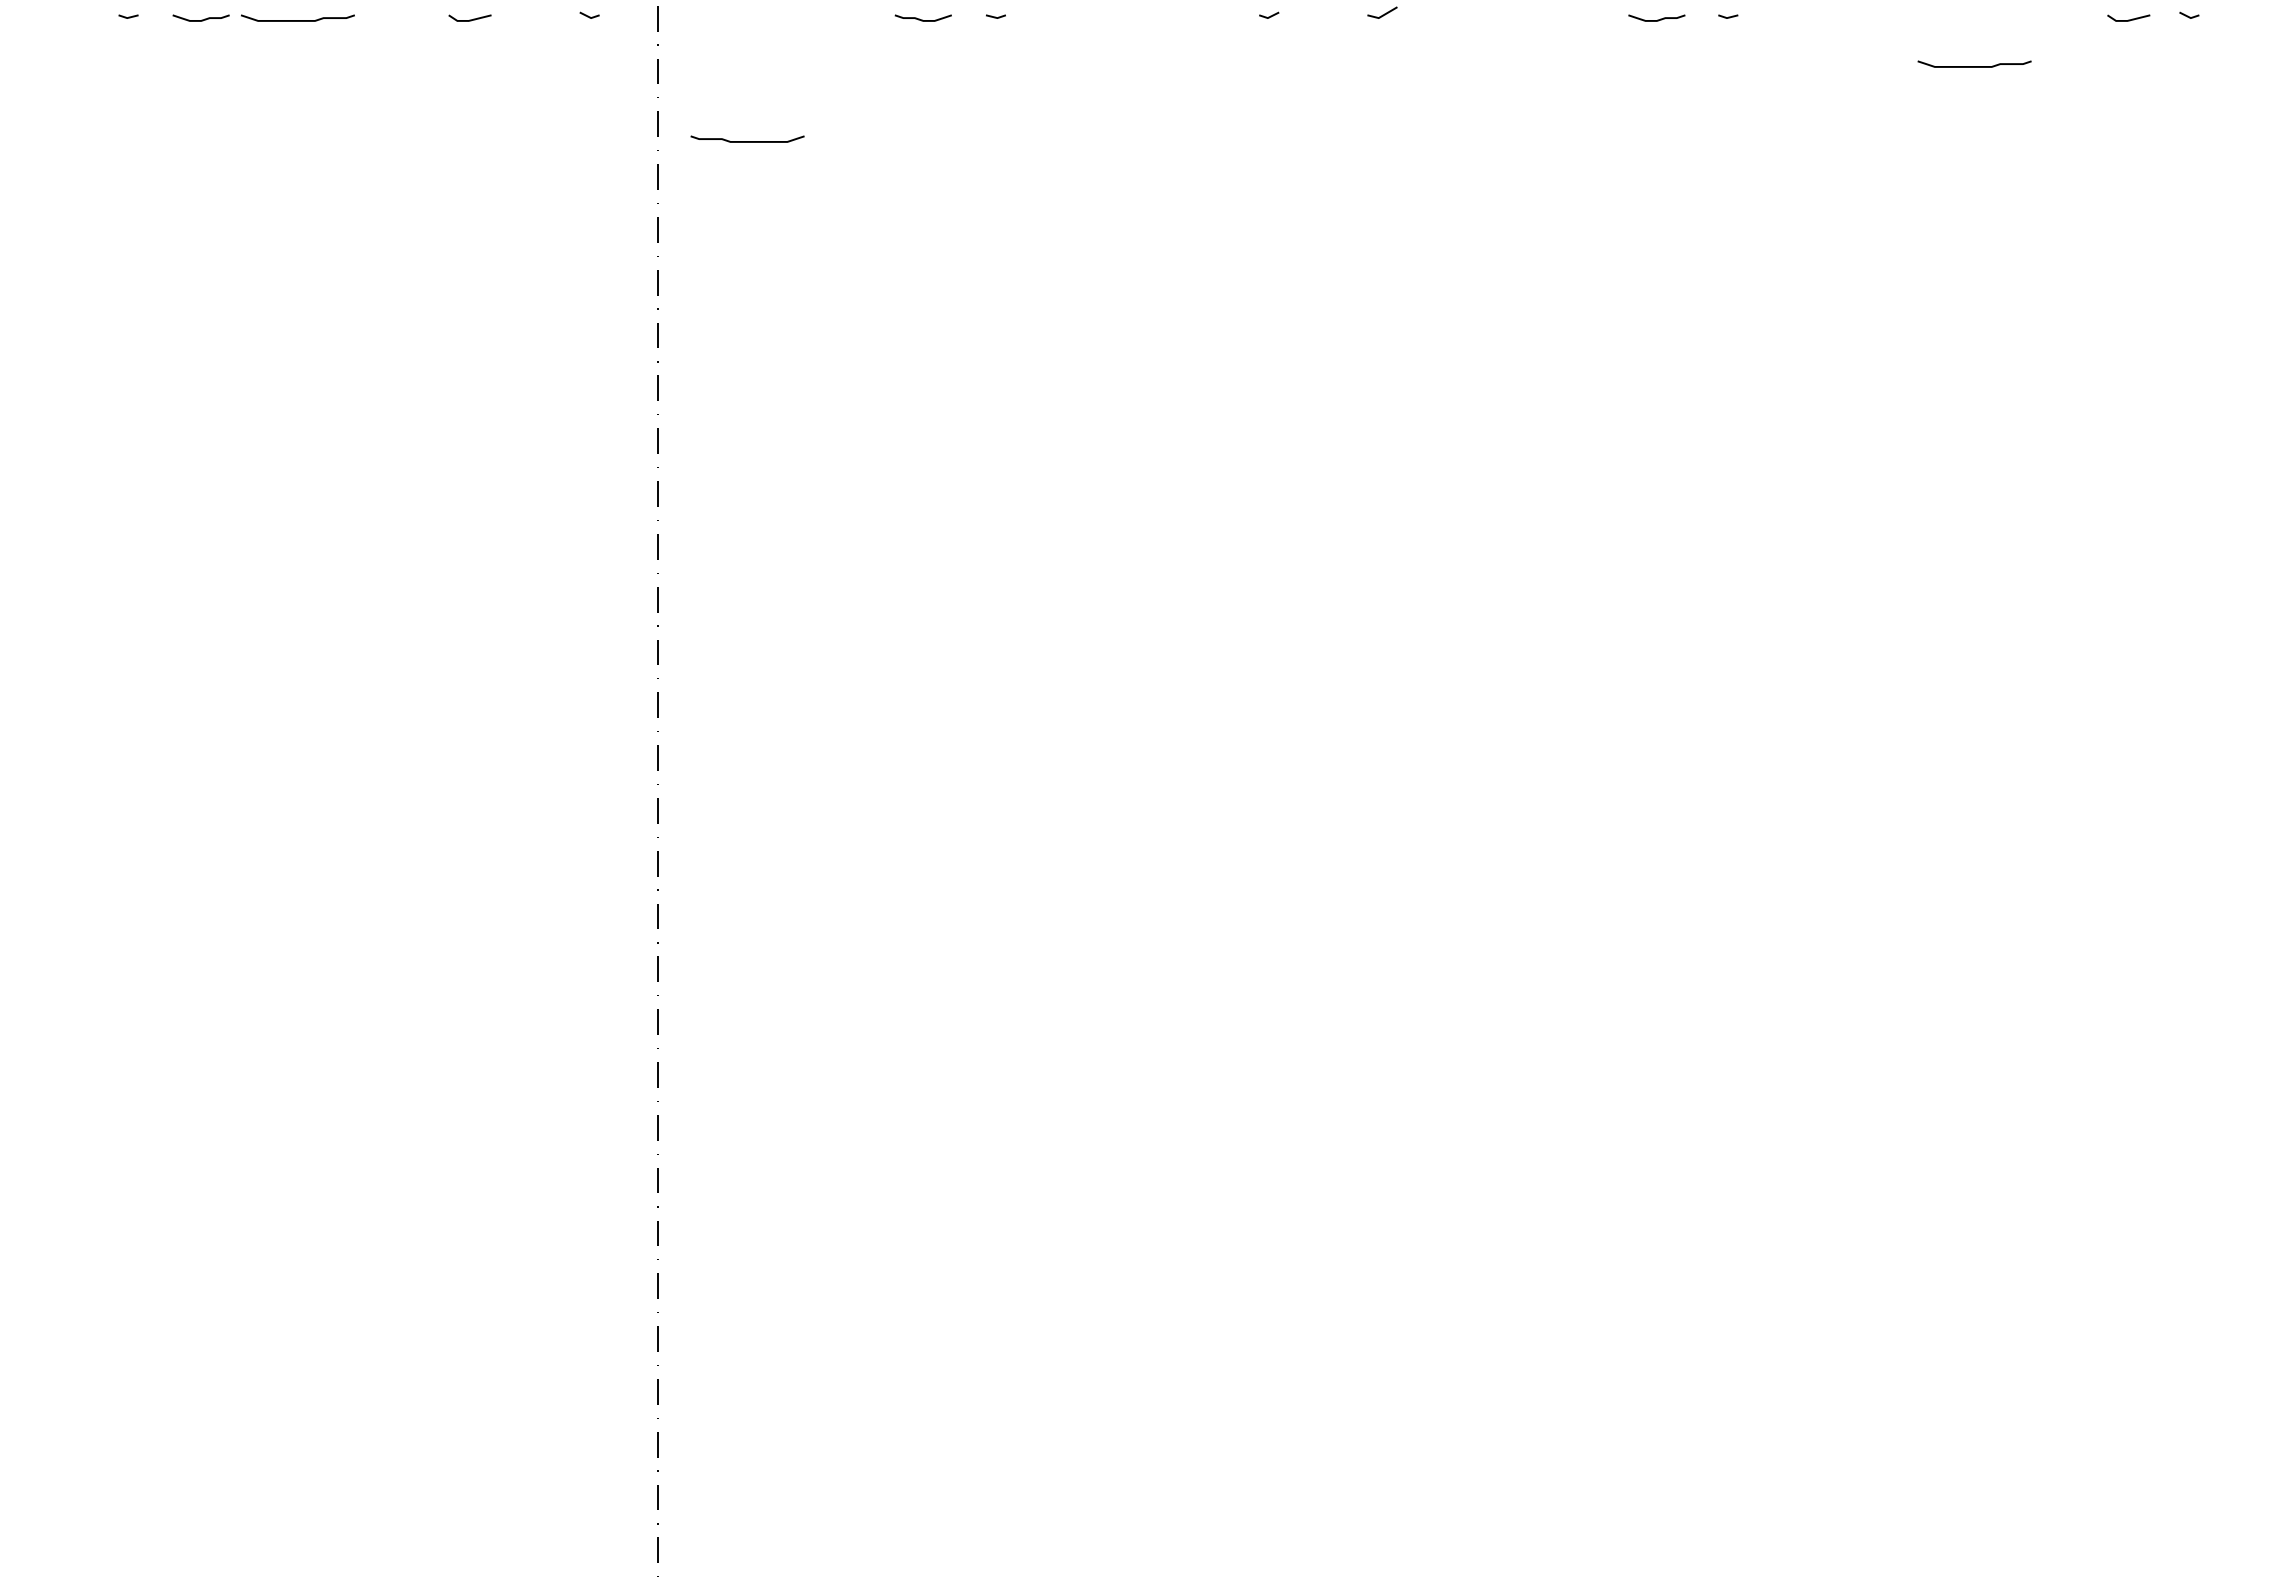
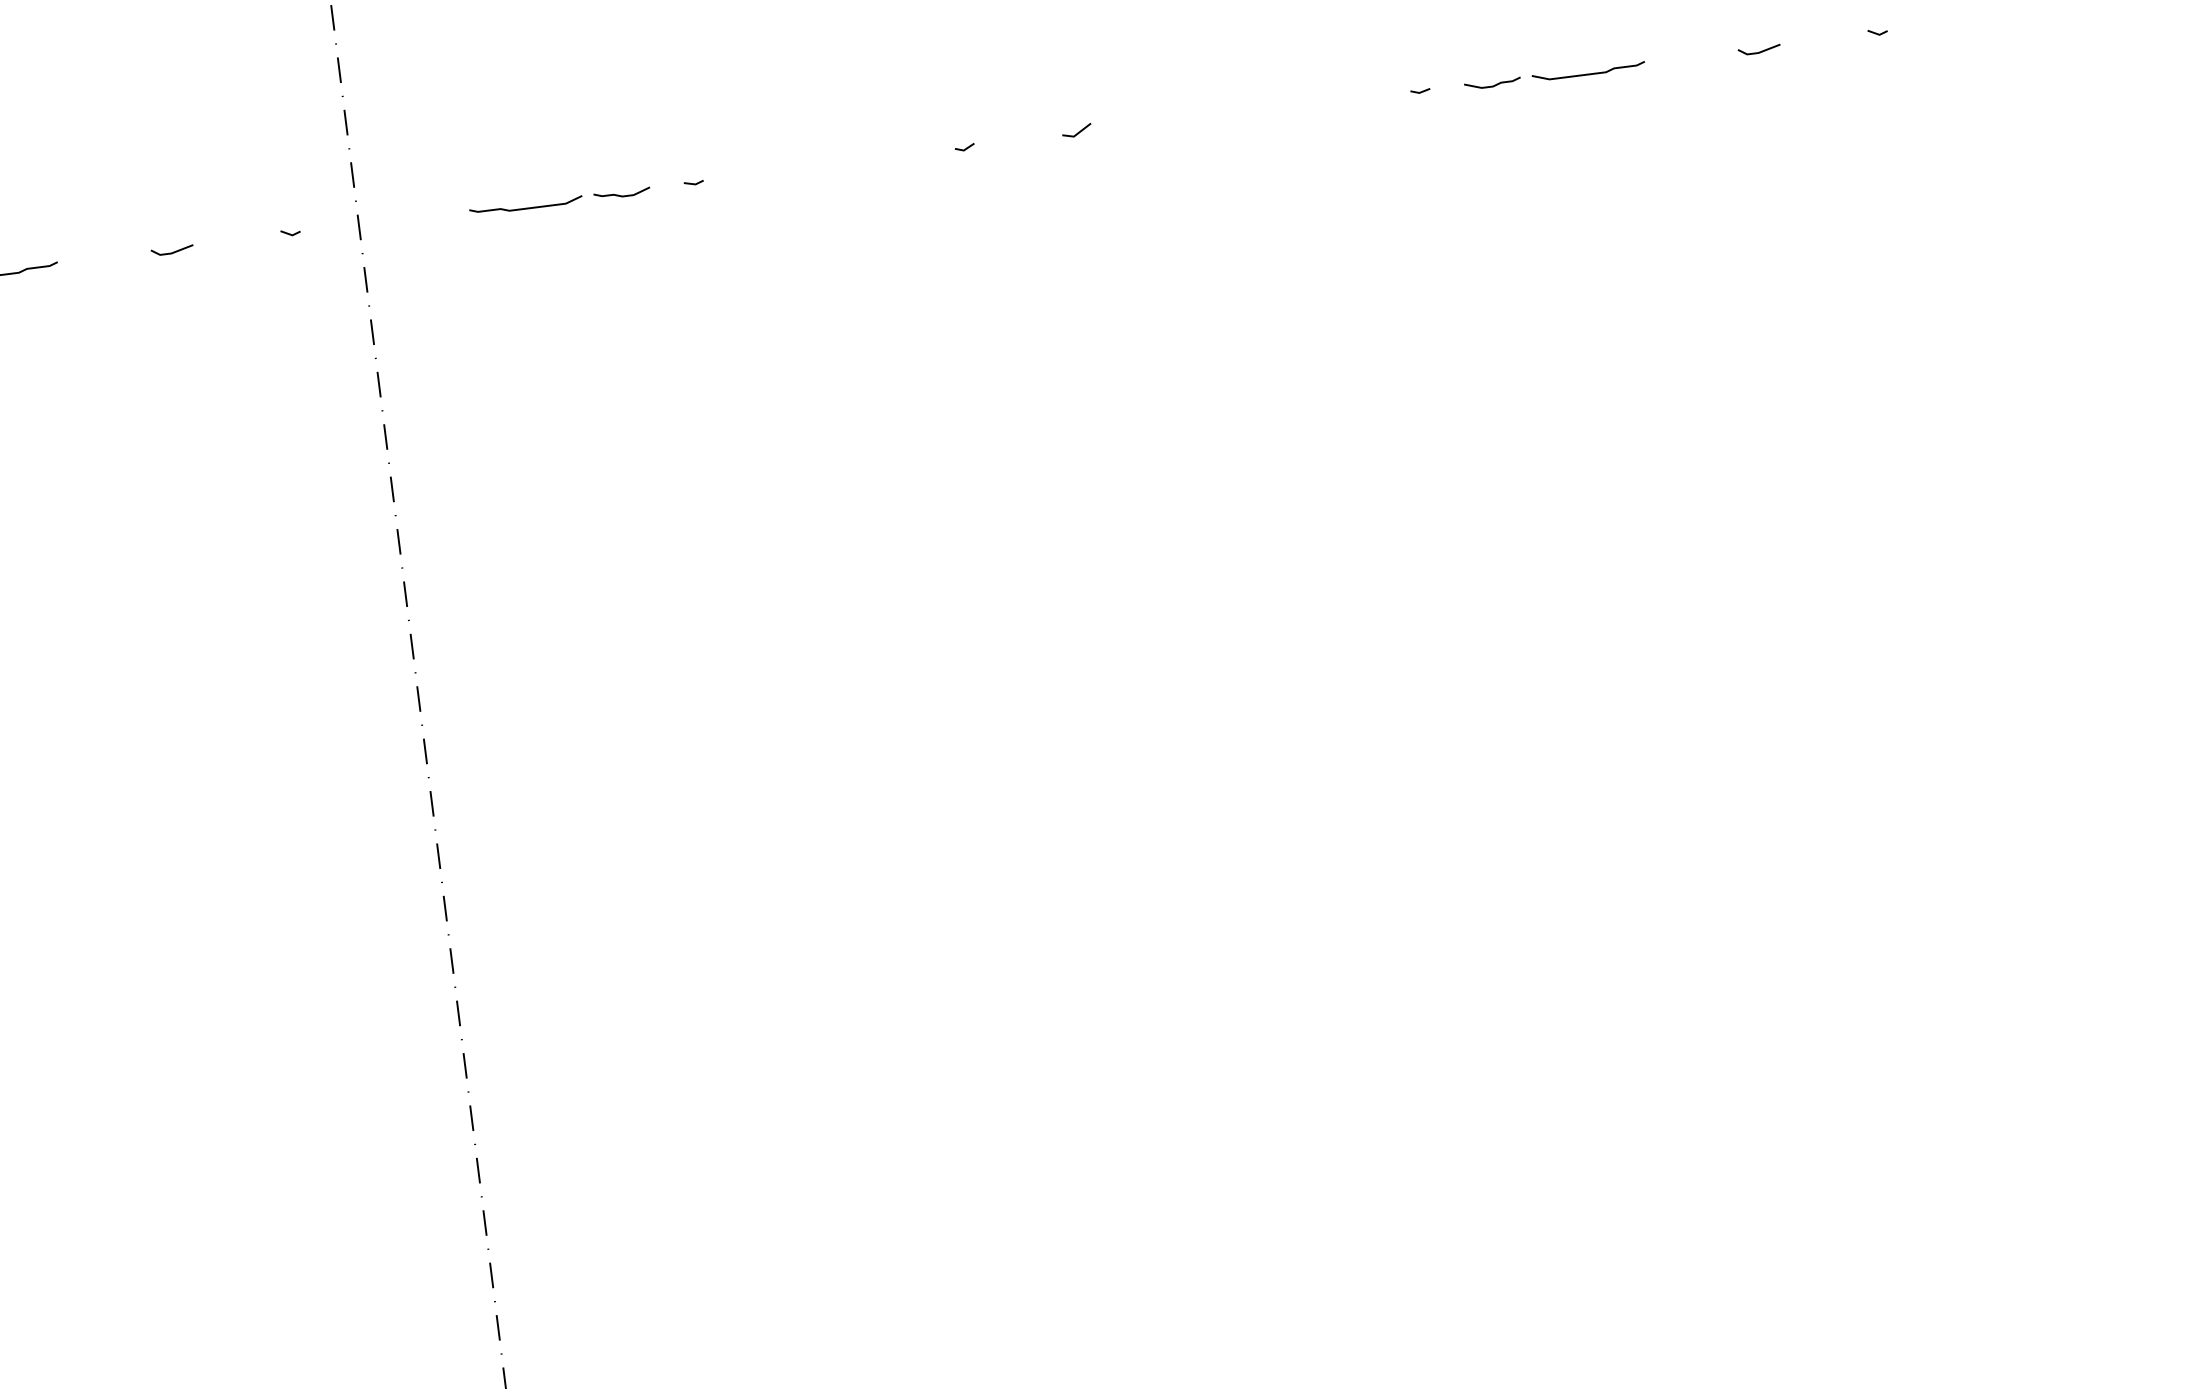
curve: (1657, 19) -> (1493, 85), moved
line: (2128, 19) -> (1759, 51), moved
curve: (1974, 66) -> (1588, 73), moved
curve: (747, 141) -> (526, 208), moved

